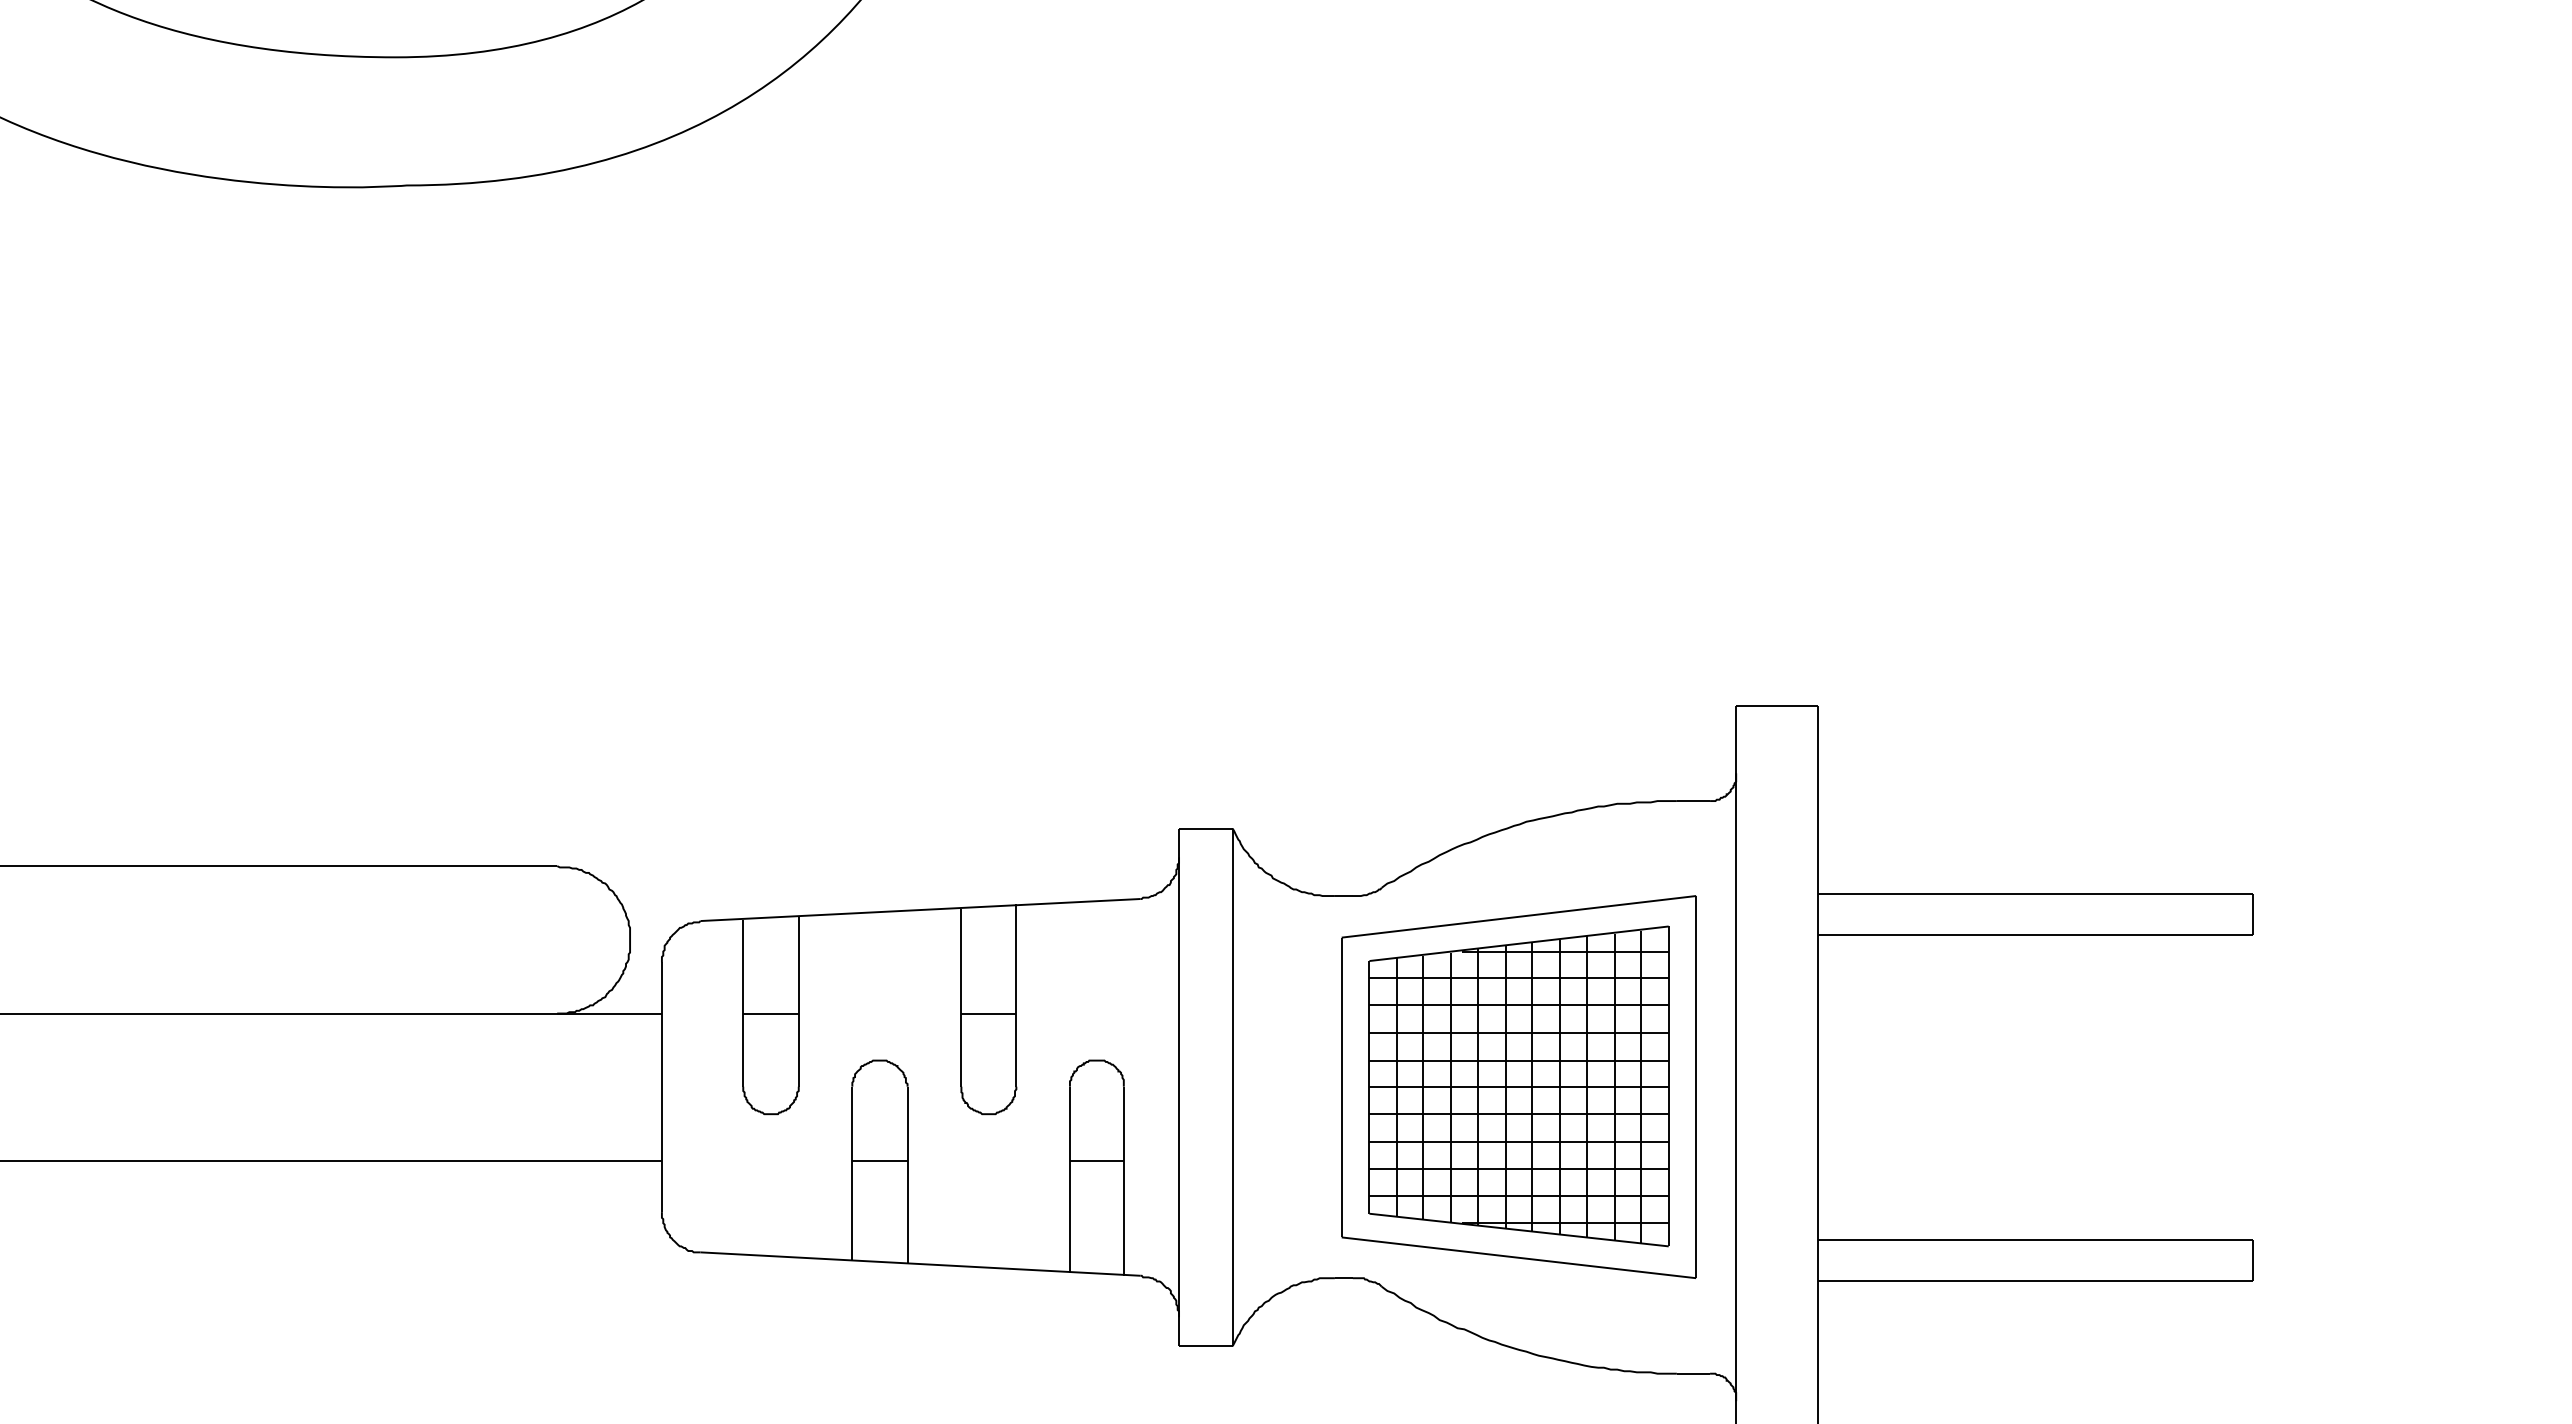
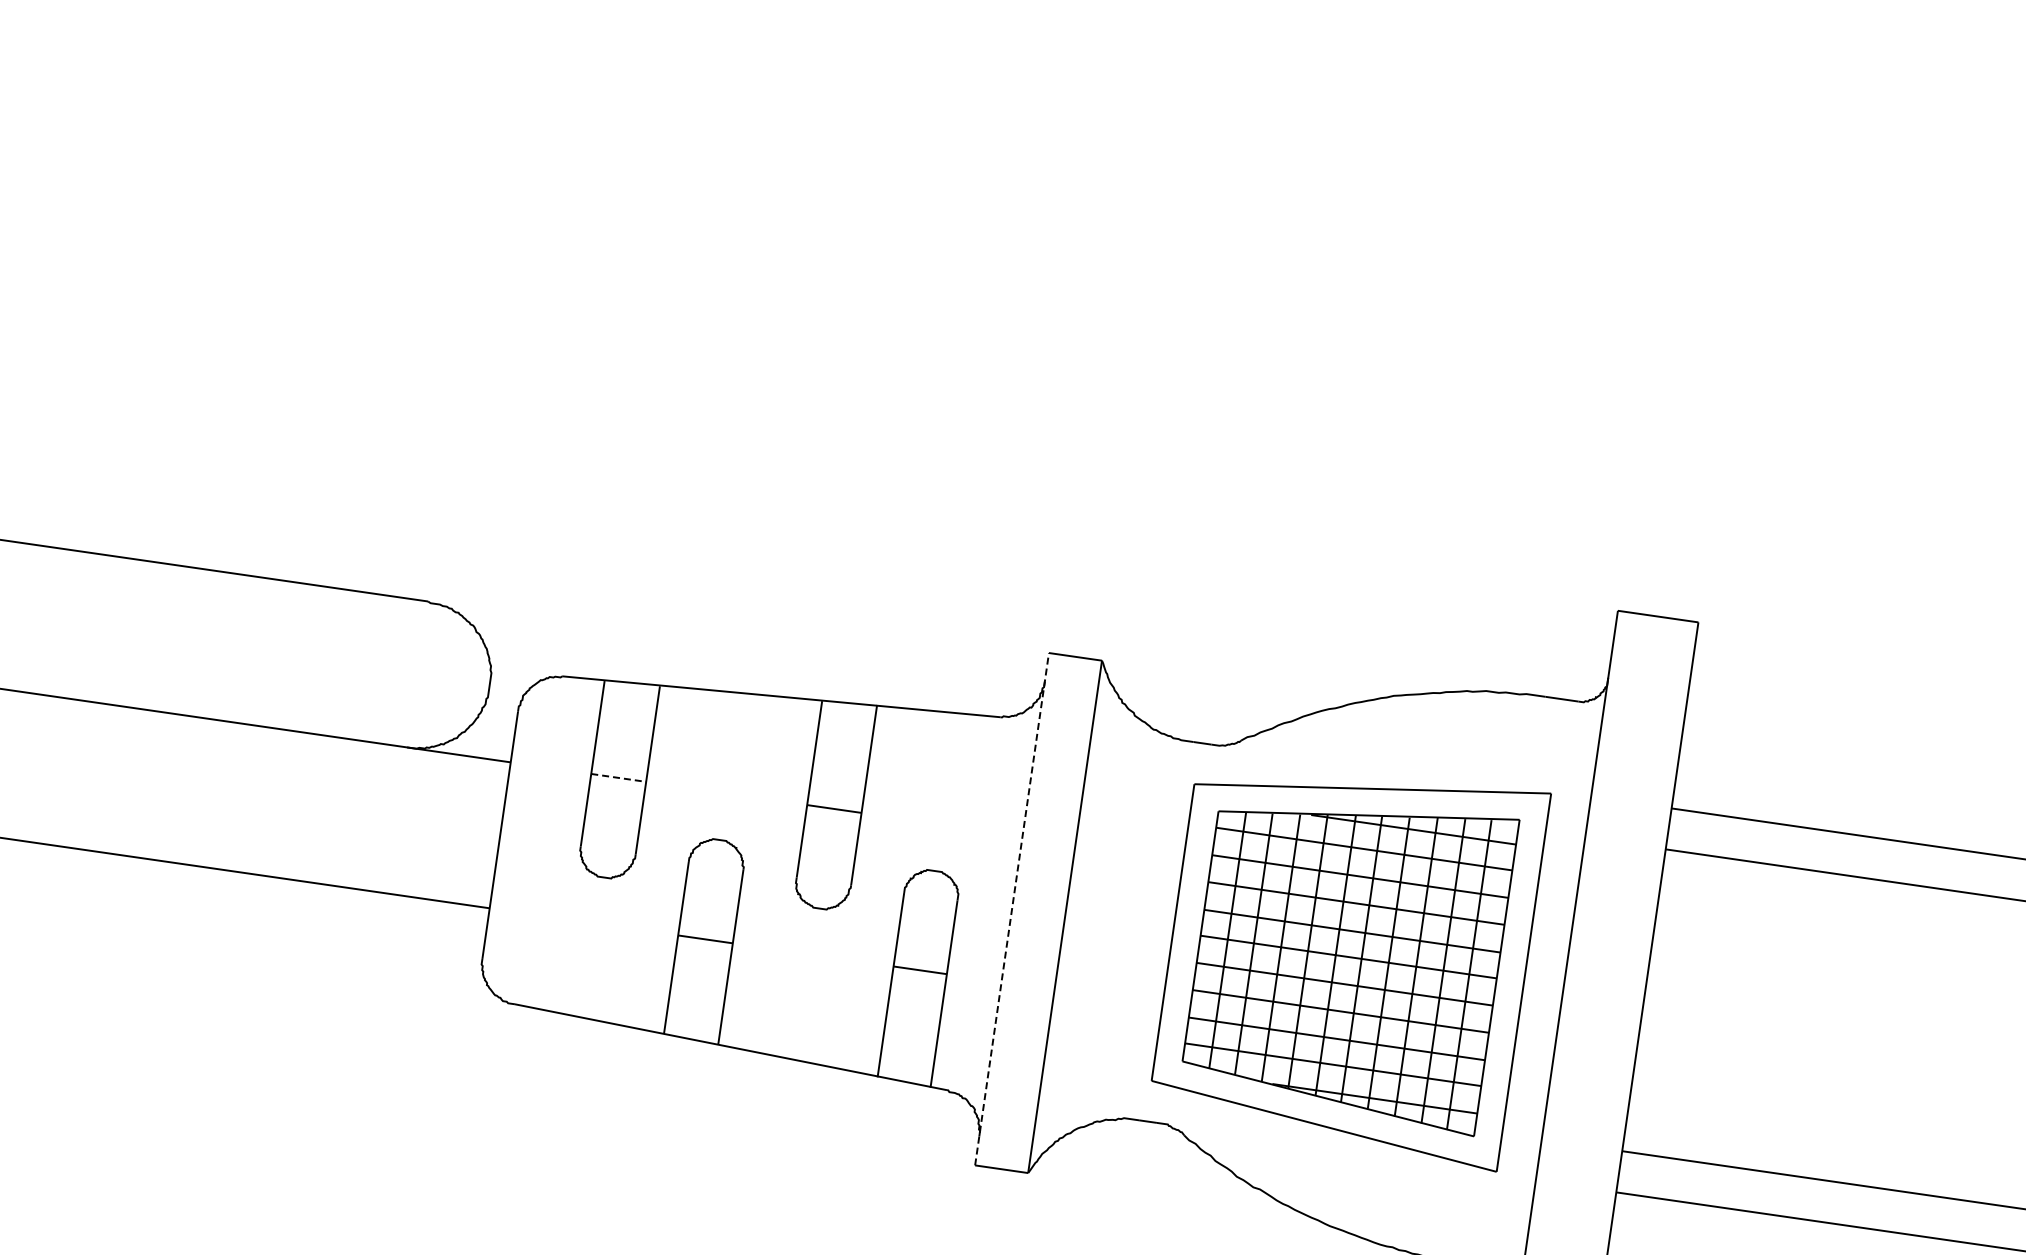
line: (771, 1013) -> (619, 777), solid -> dashed
line: (1179, 1087) -> (1012, 909), solid -> dashed

